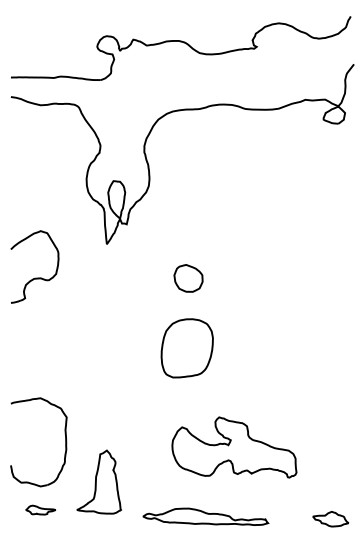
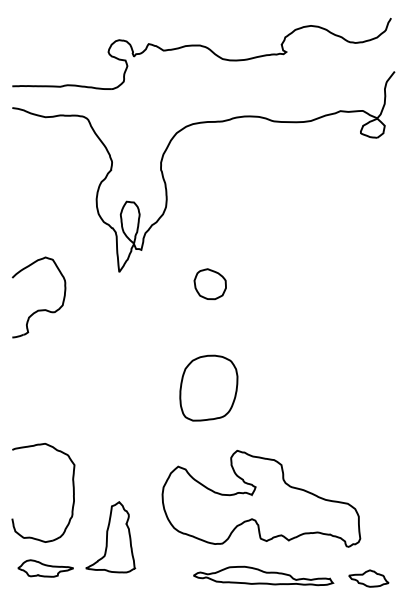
part: (187, 278) -> (209, 284), moved
part: (234, 447) -> (261, 498), size x1.43
part: (40, 510) -> (45, 568), size x1.67
part: (205, 516) -> (263, 575), moved

